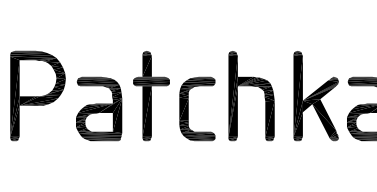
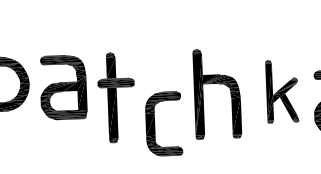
part: (315, 96) -> (281, 91), size x0.7
part: (99, 108) -> (63, 87), moved
part: (188, 108) -> (154, 123), moved

